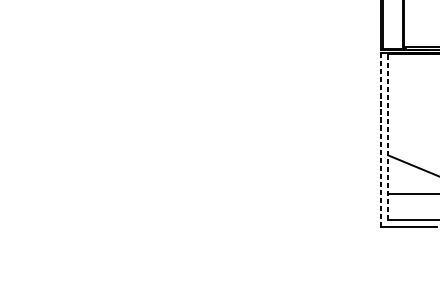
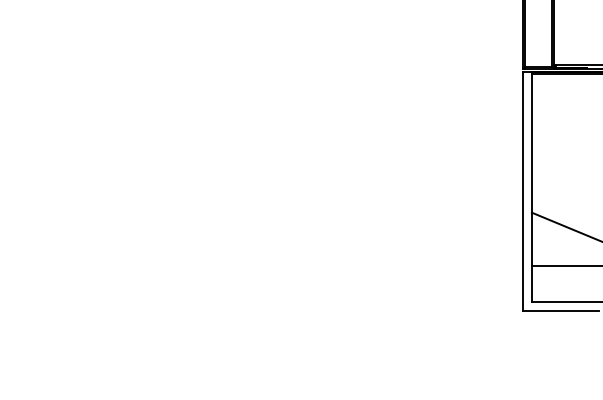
line: (387, 136) -> (531, 187), dashed -> solid
line: (381, 139) -> (522, 191), dashed -> solid

